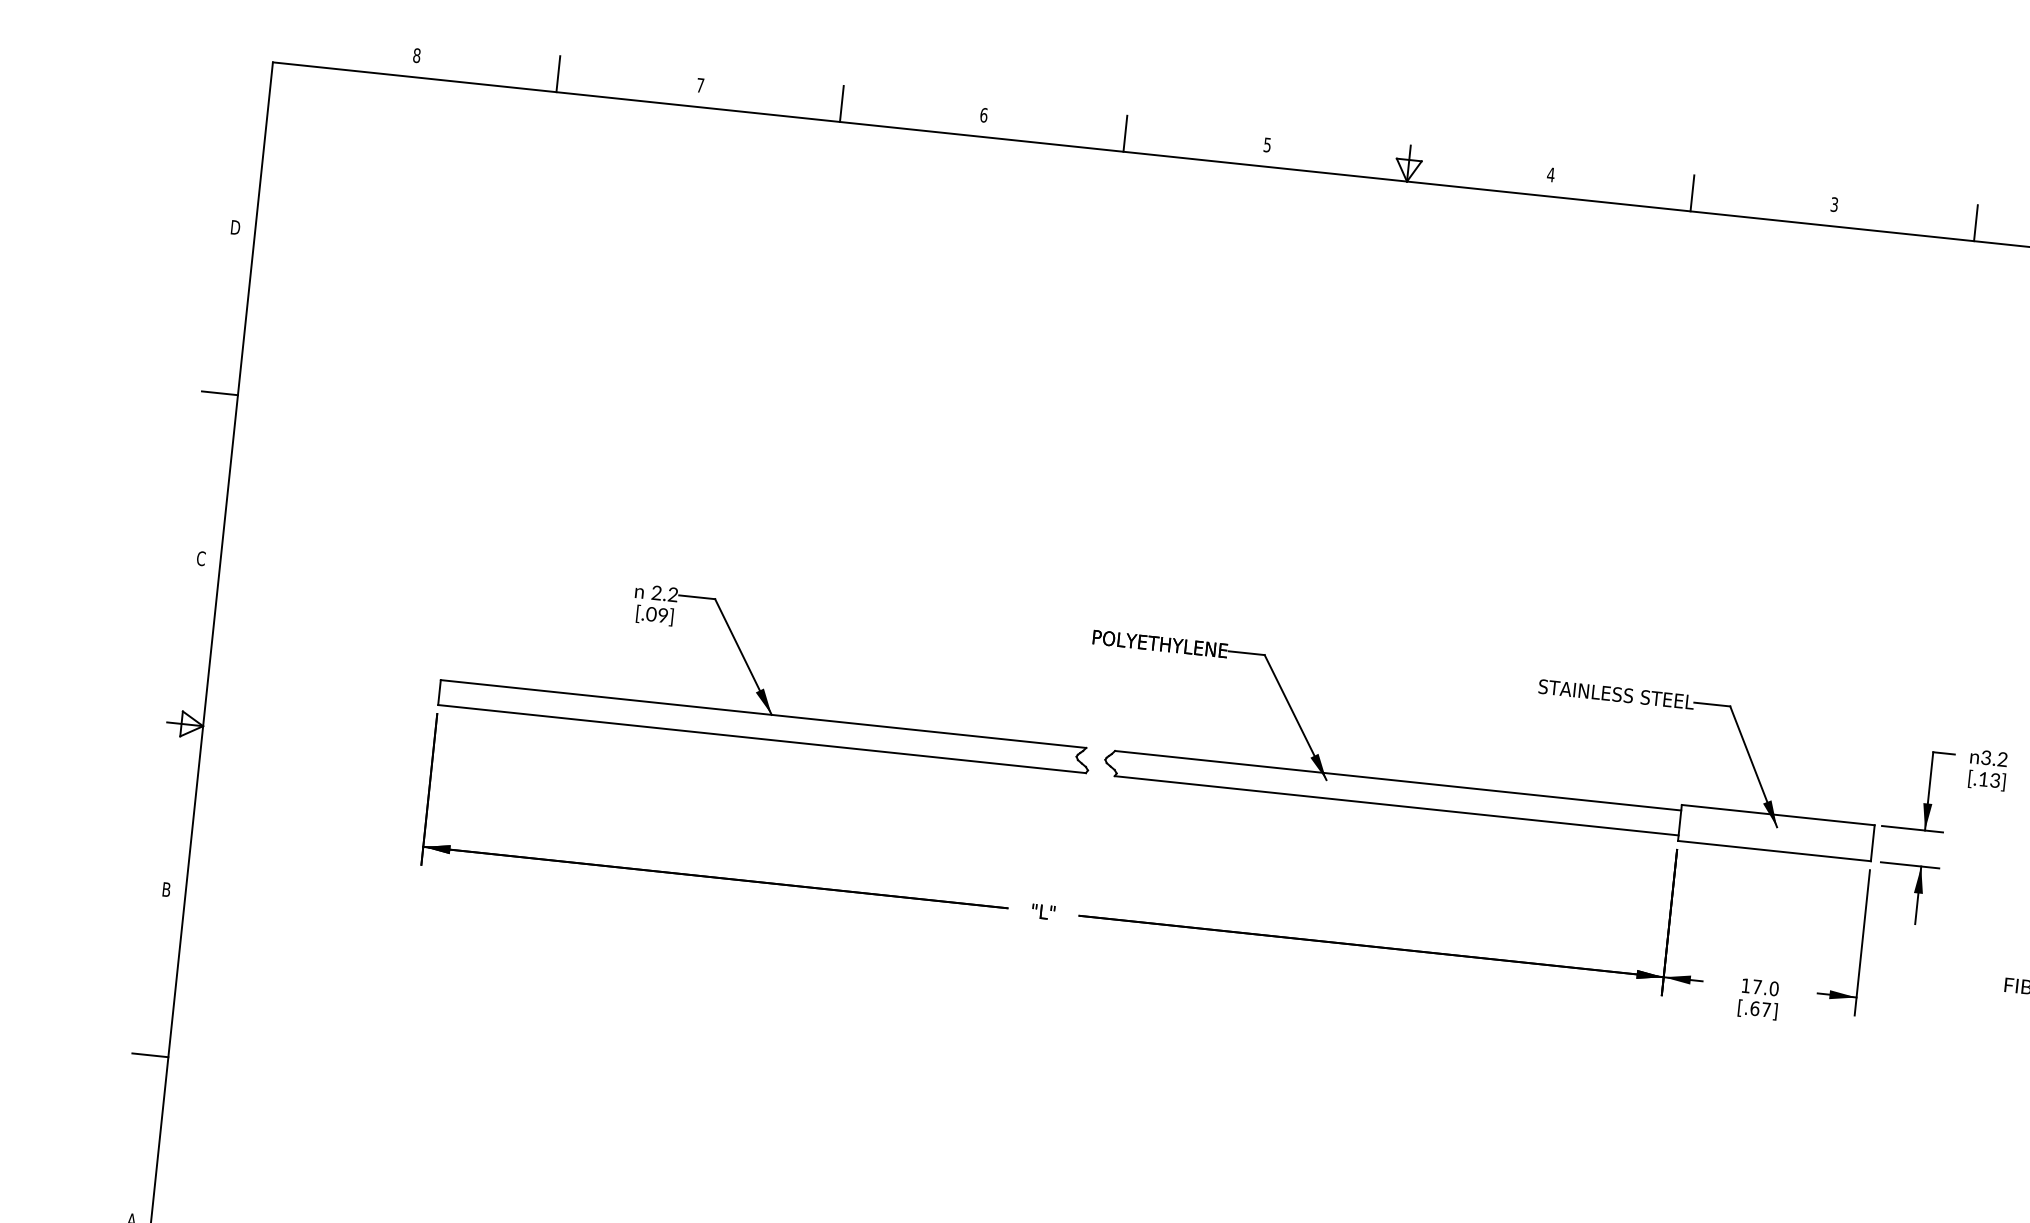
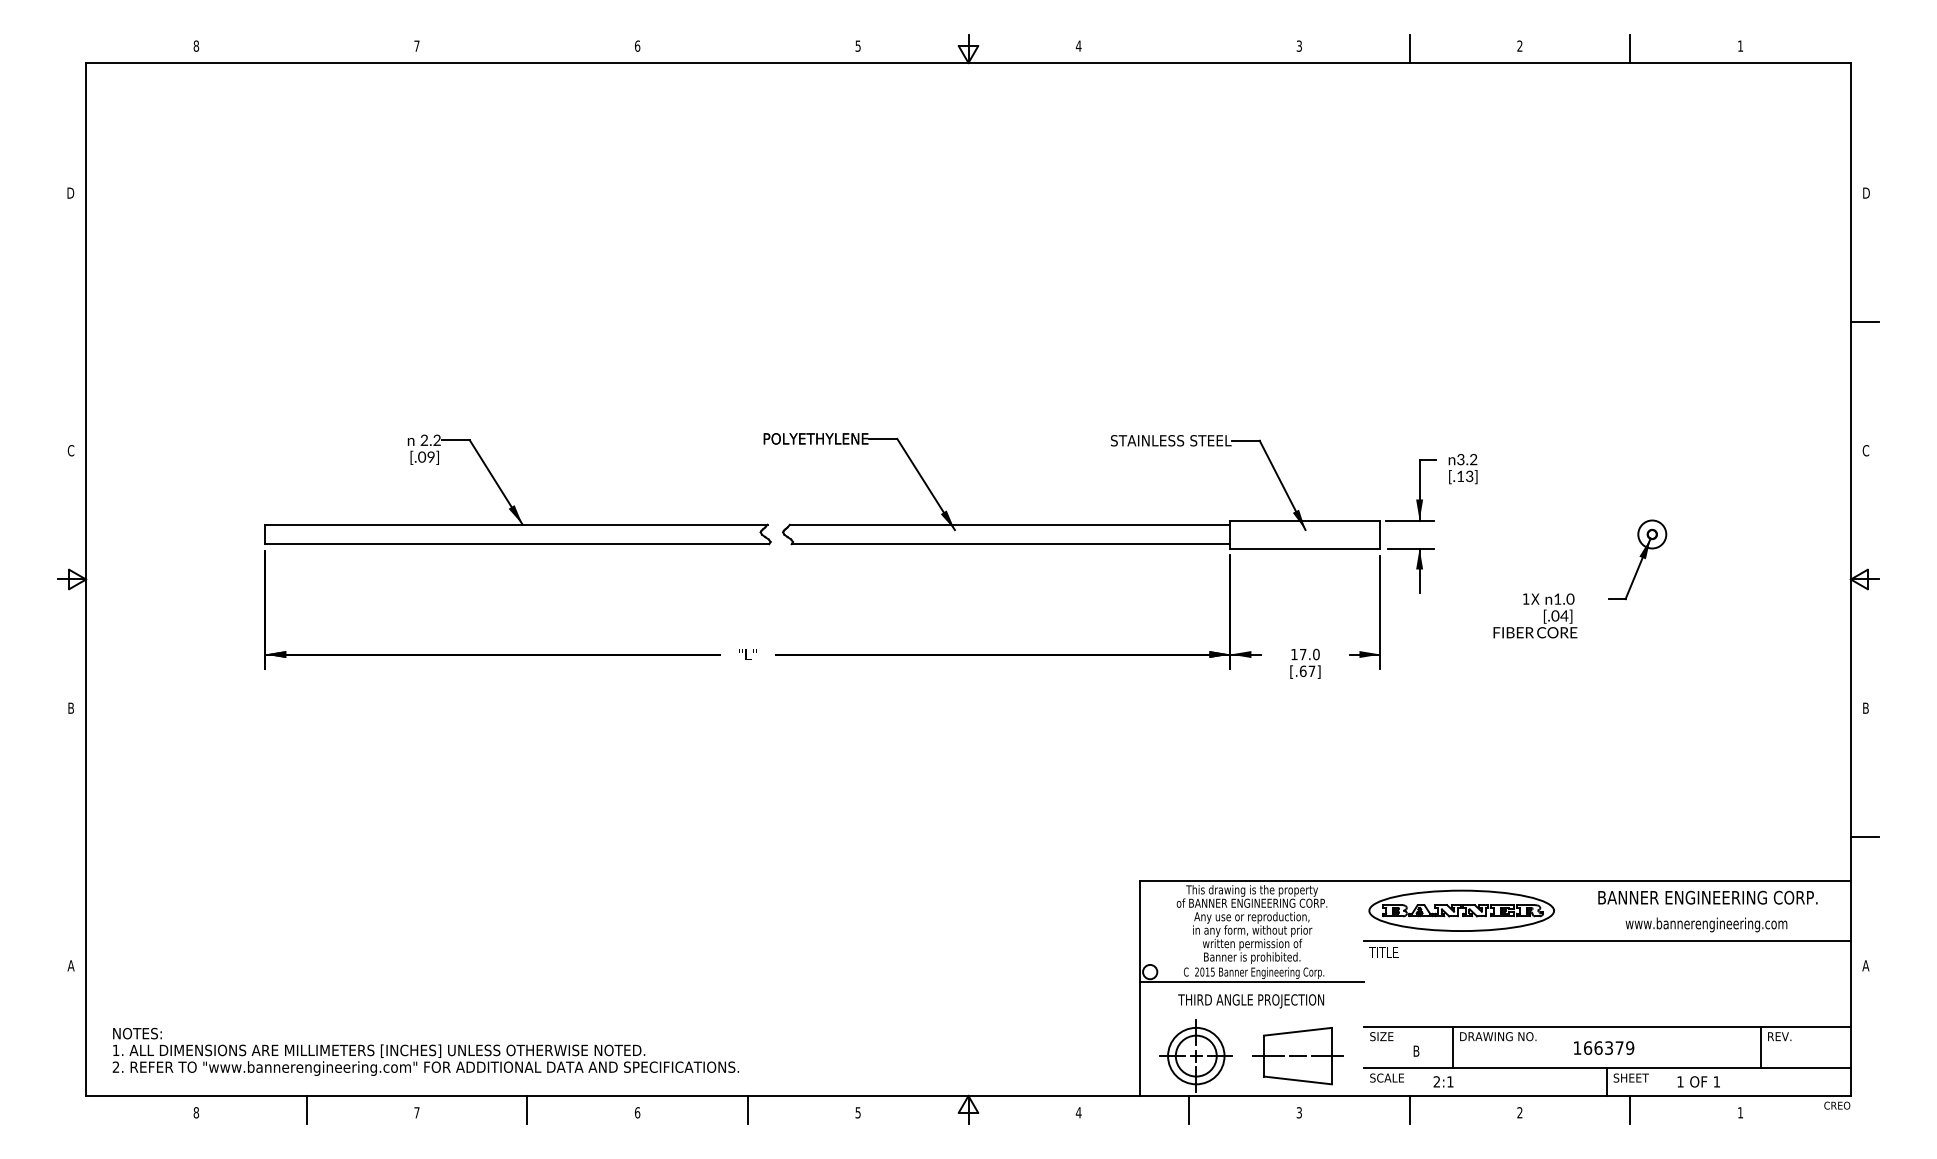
line: (558, 73) -> (306, 48), removed
line: (842, 103) -> (527, 48), removed
line: (1124, 133) -> (747, 48), removed
line: (1693, 192) -> (1189, 48), removed
line: (220, 392) -> (72, 321), removed
line: (150, 1055) -> (72, 837), removed

